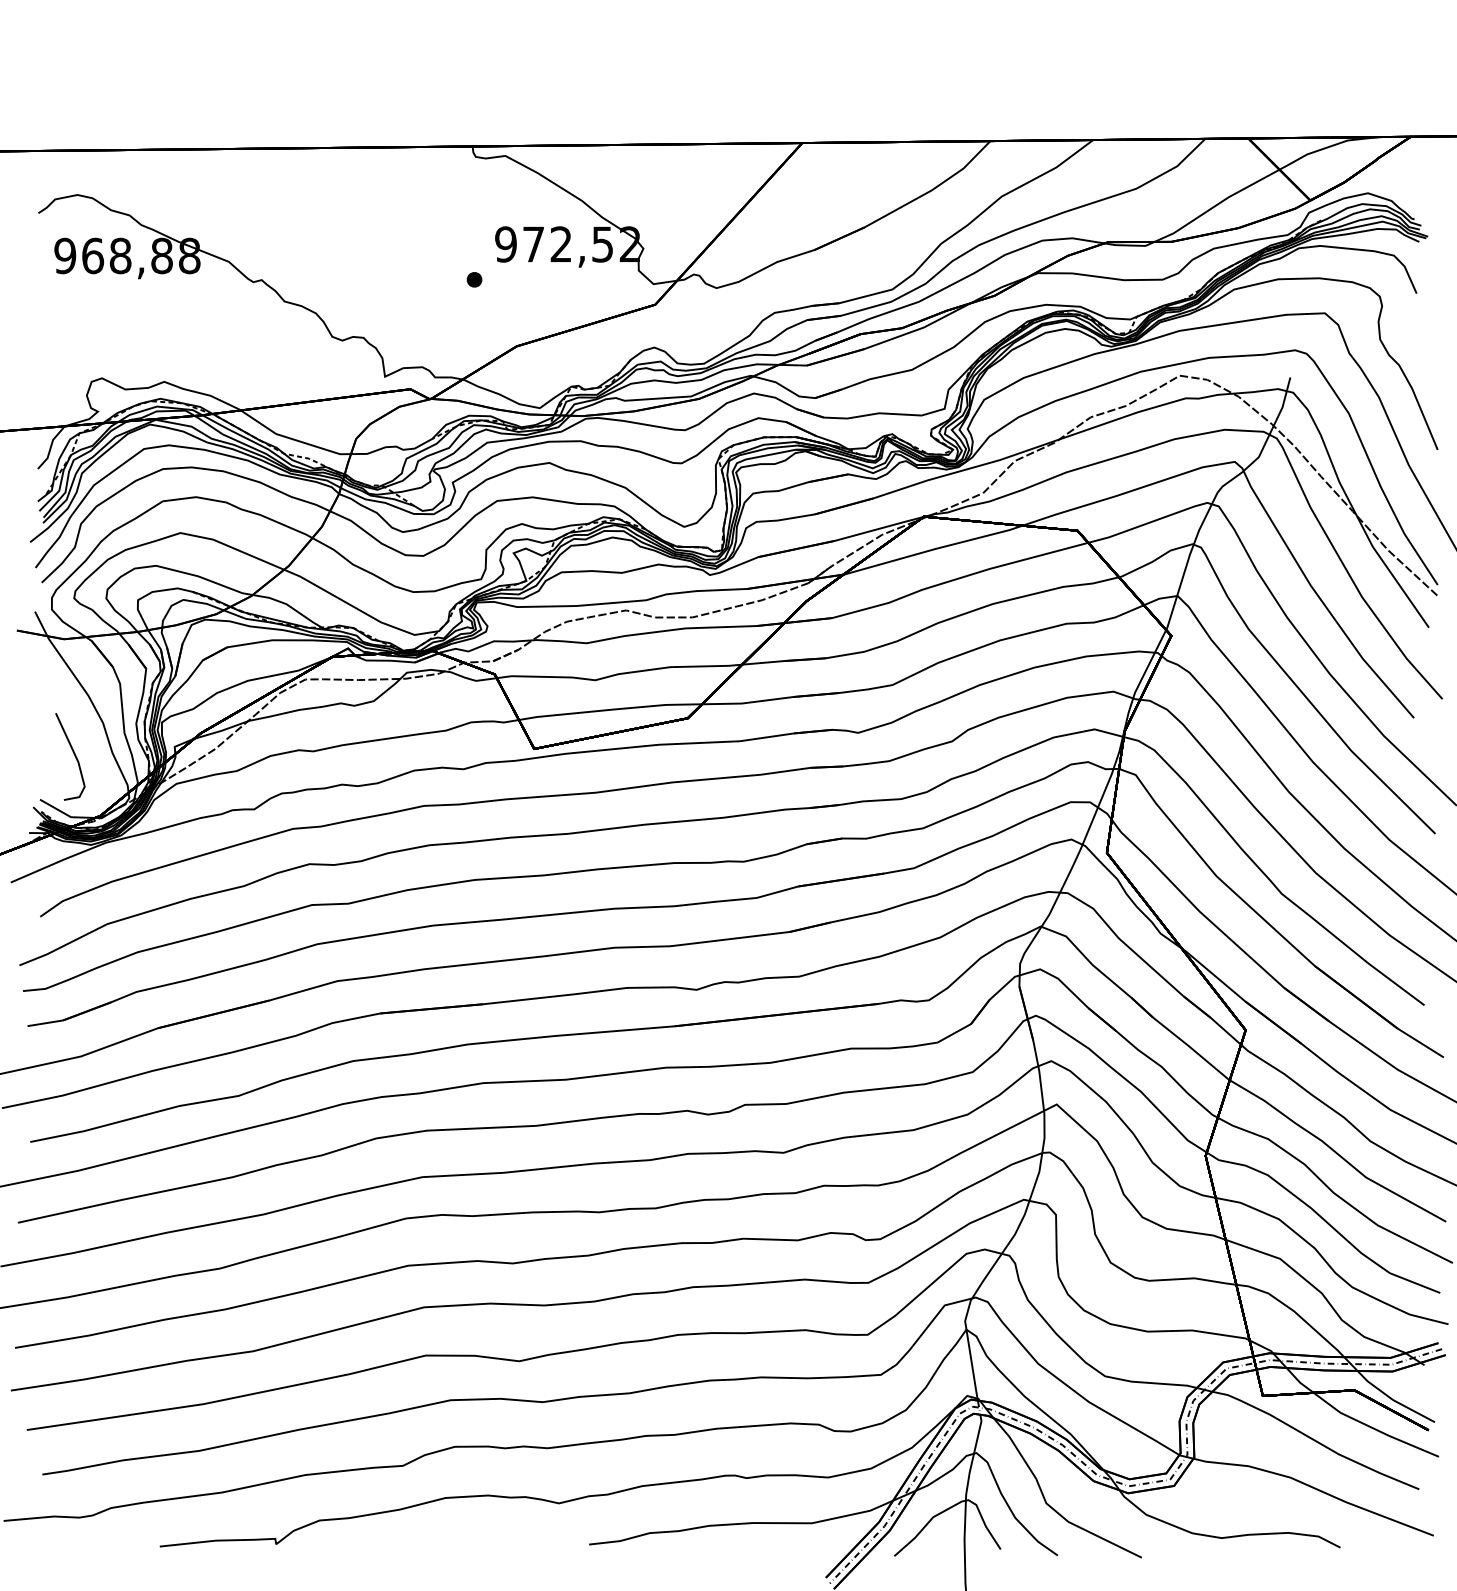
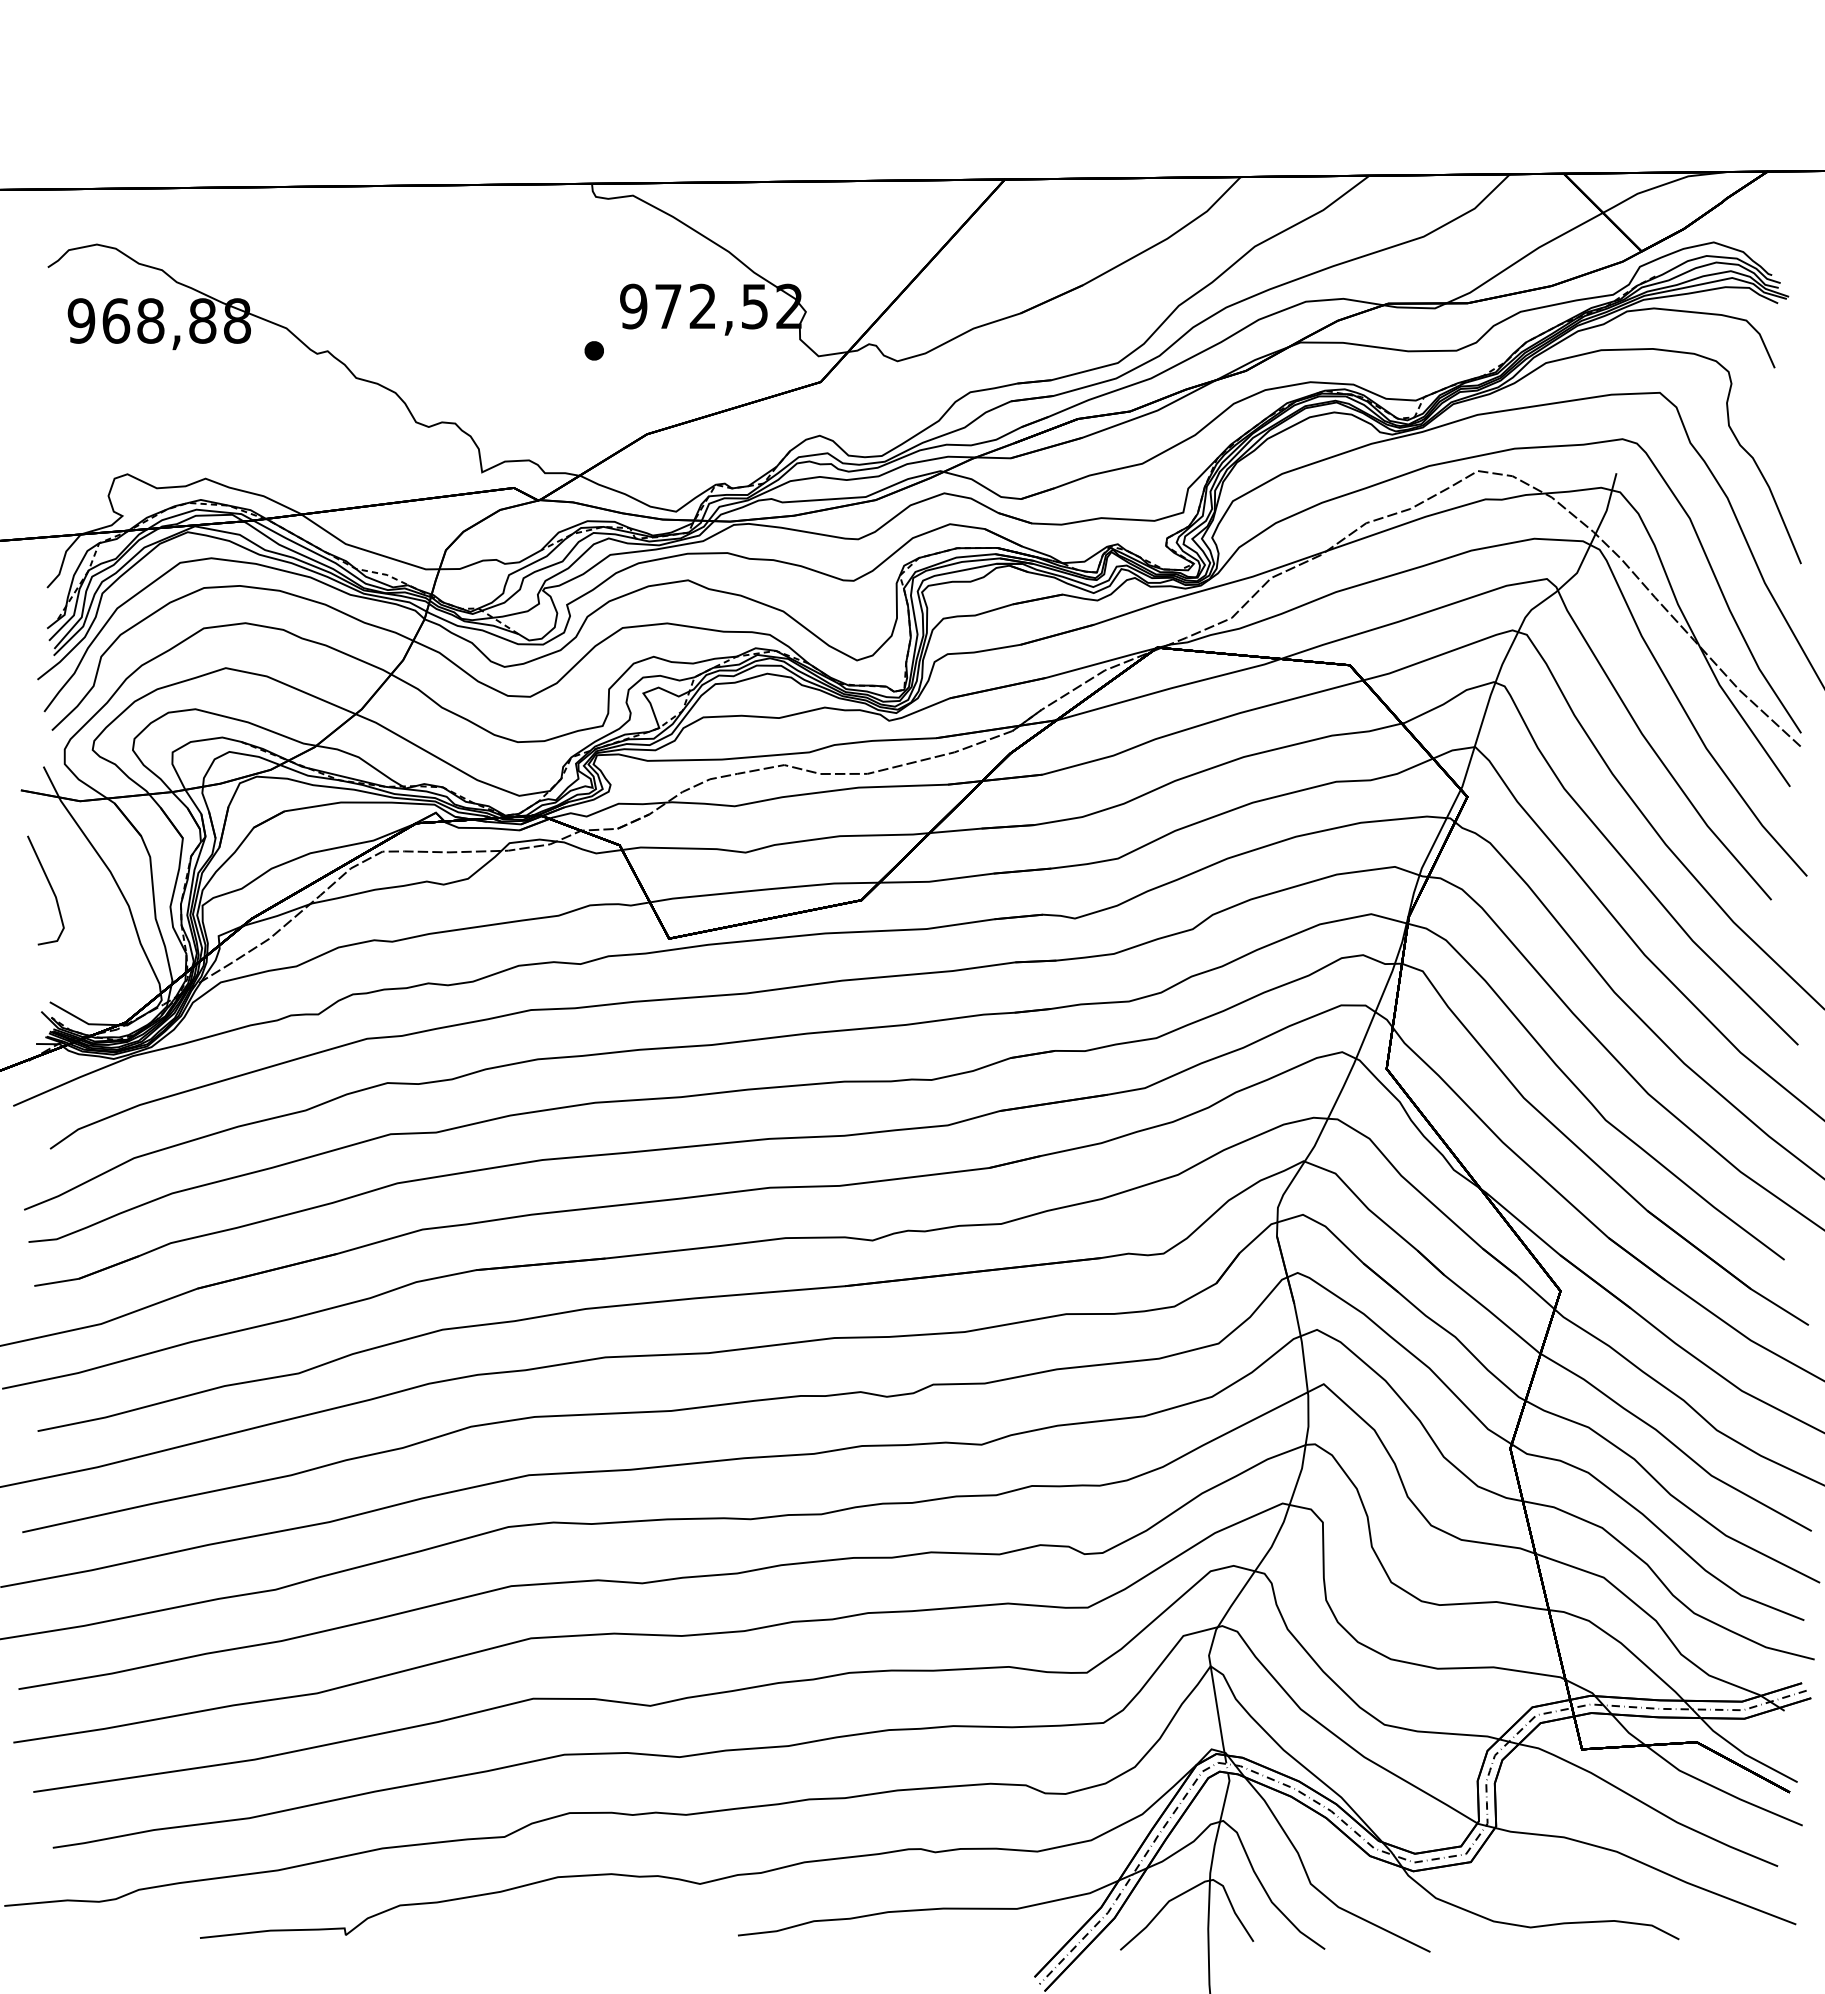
line: (74, 755) -> (50, 888), moved

